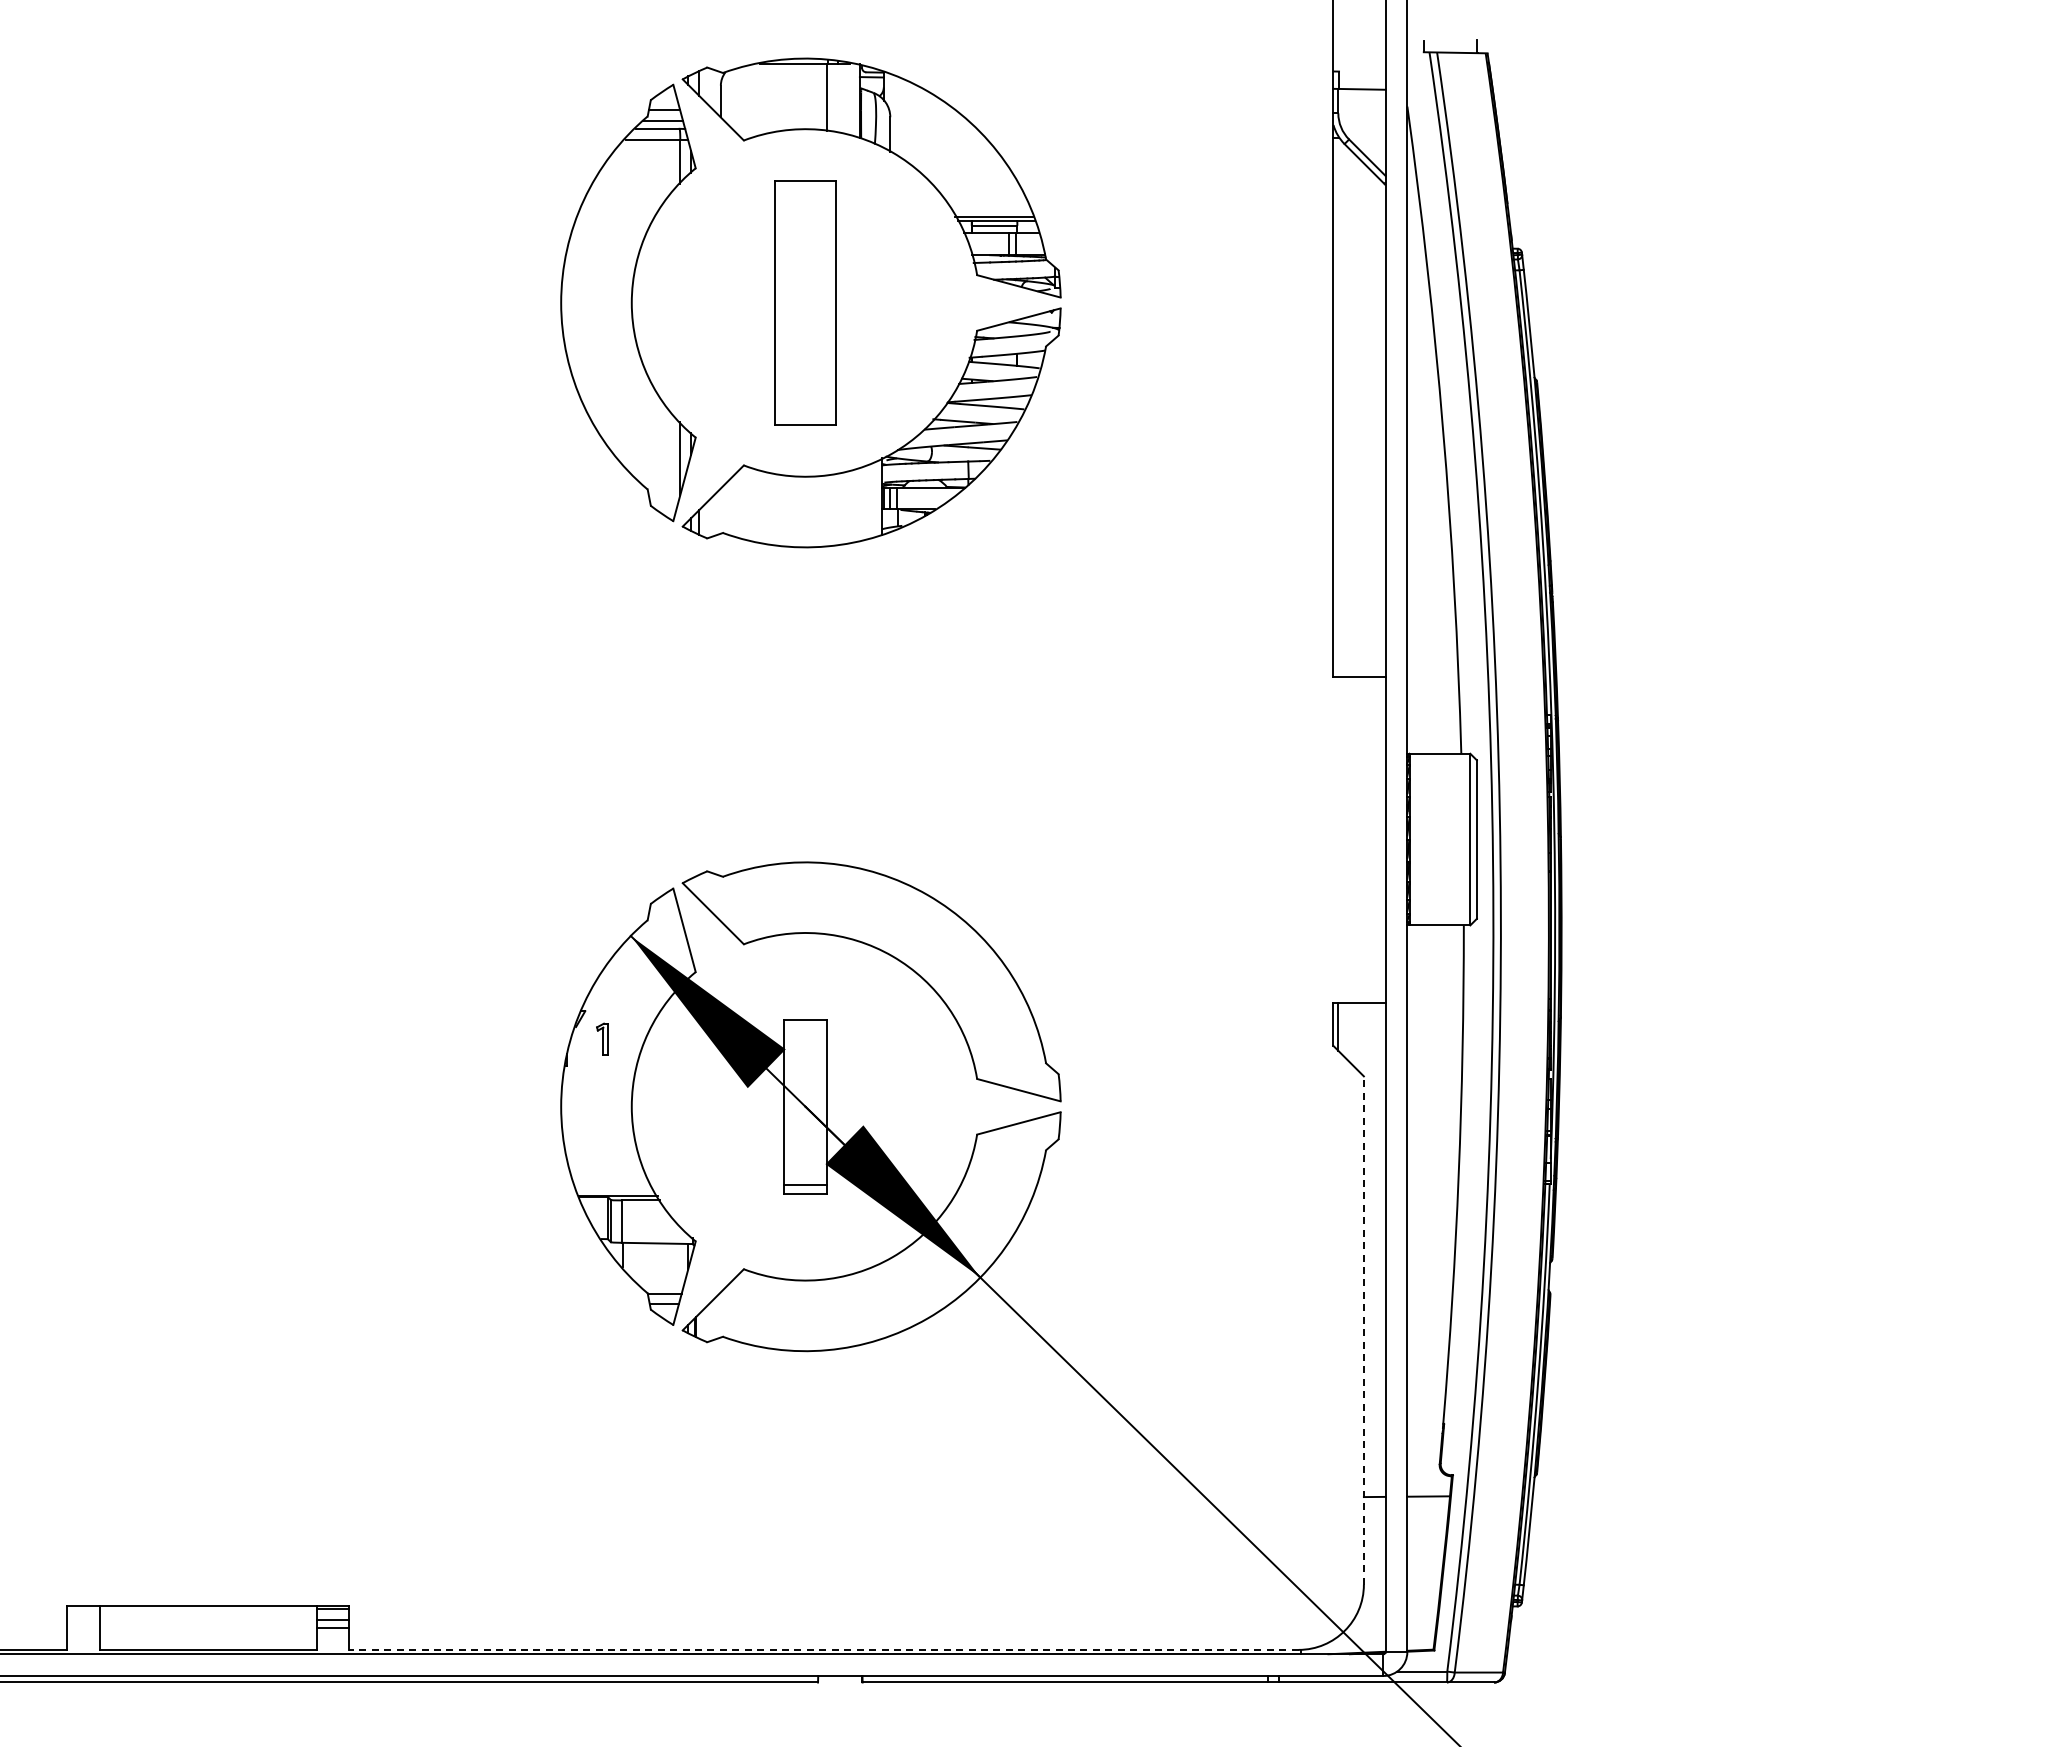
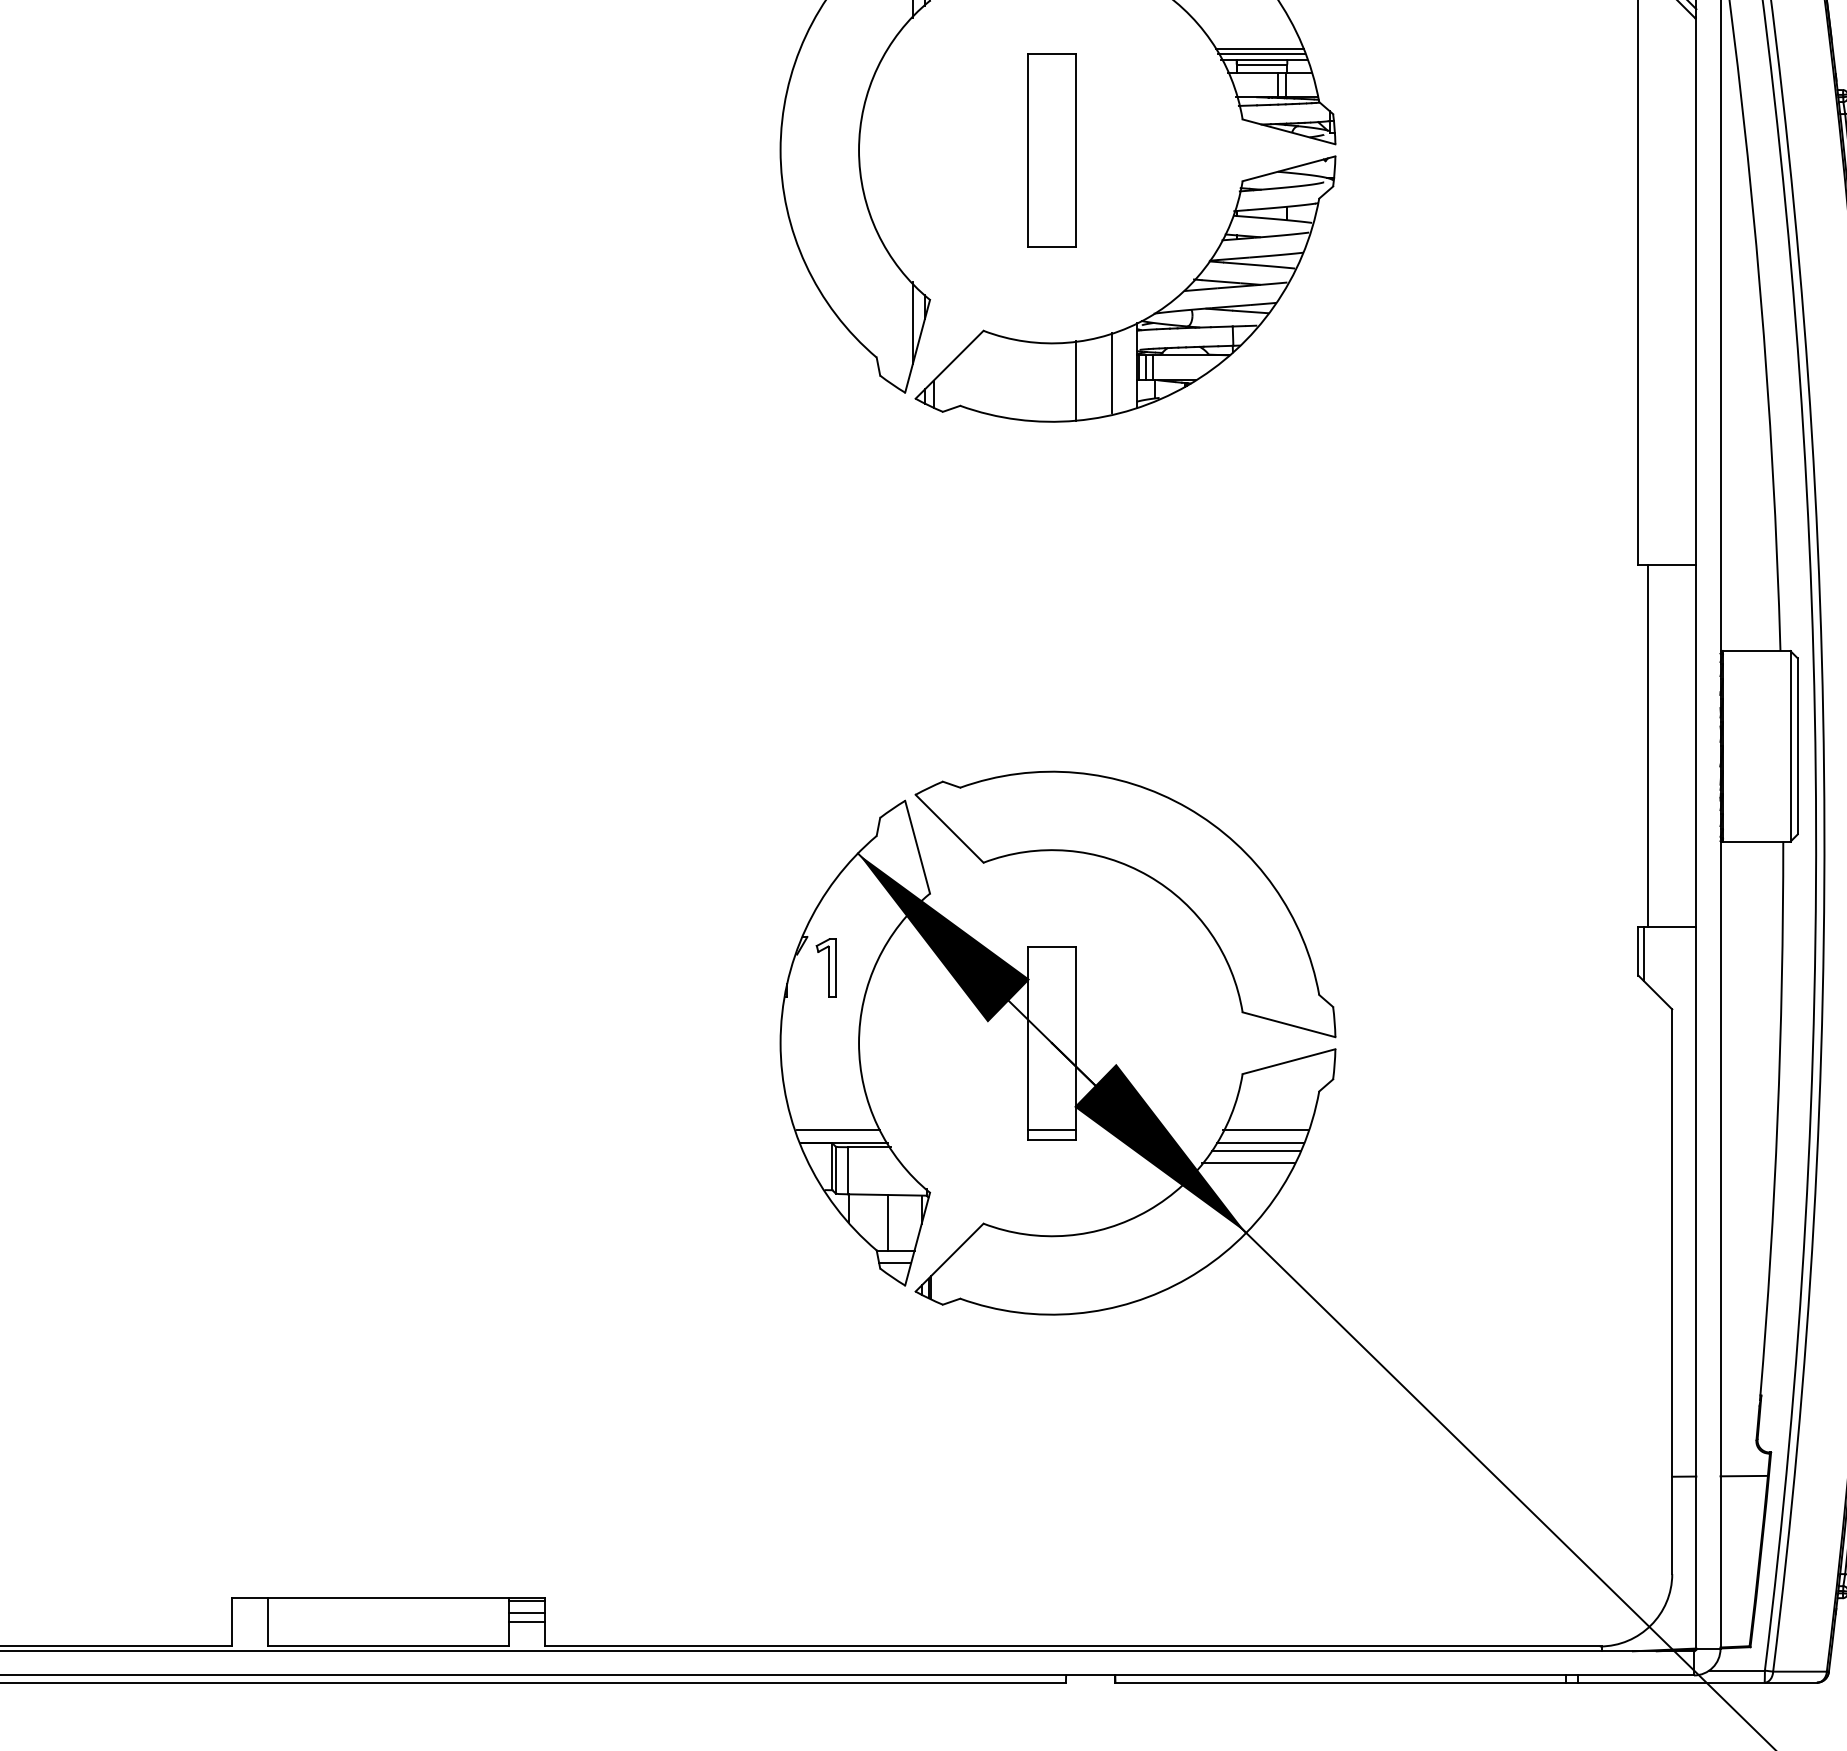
line: (992, 212) -> (1259, 49), added
part: (805, 302) -> (1051, 149), size x0.71
line: (859, 503) -> (1111, 373), added
line: (827, 510) -> (1076, 380), added
line: (1342, 839) -> (1648, 746), added
part: (601, 1039) -> (825, 968), size x1.67
line: (613, 1185) -> (838, 1130), added
line: (997, 1185) -> (1265, 1130), added
line: (992, 1196) -> (1259, 1142), added
line: (989, 1203) -> (1256, 1150), added
line: (981, 1214) -> (1247, 1162), added
line: (657, 1268) -> (887, 1222), added
line: (1363, 1330) -> (1671, 1291), dashed -> solid
line: (824, 1649) -> (1073, 1646), dashed -> solid

